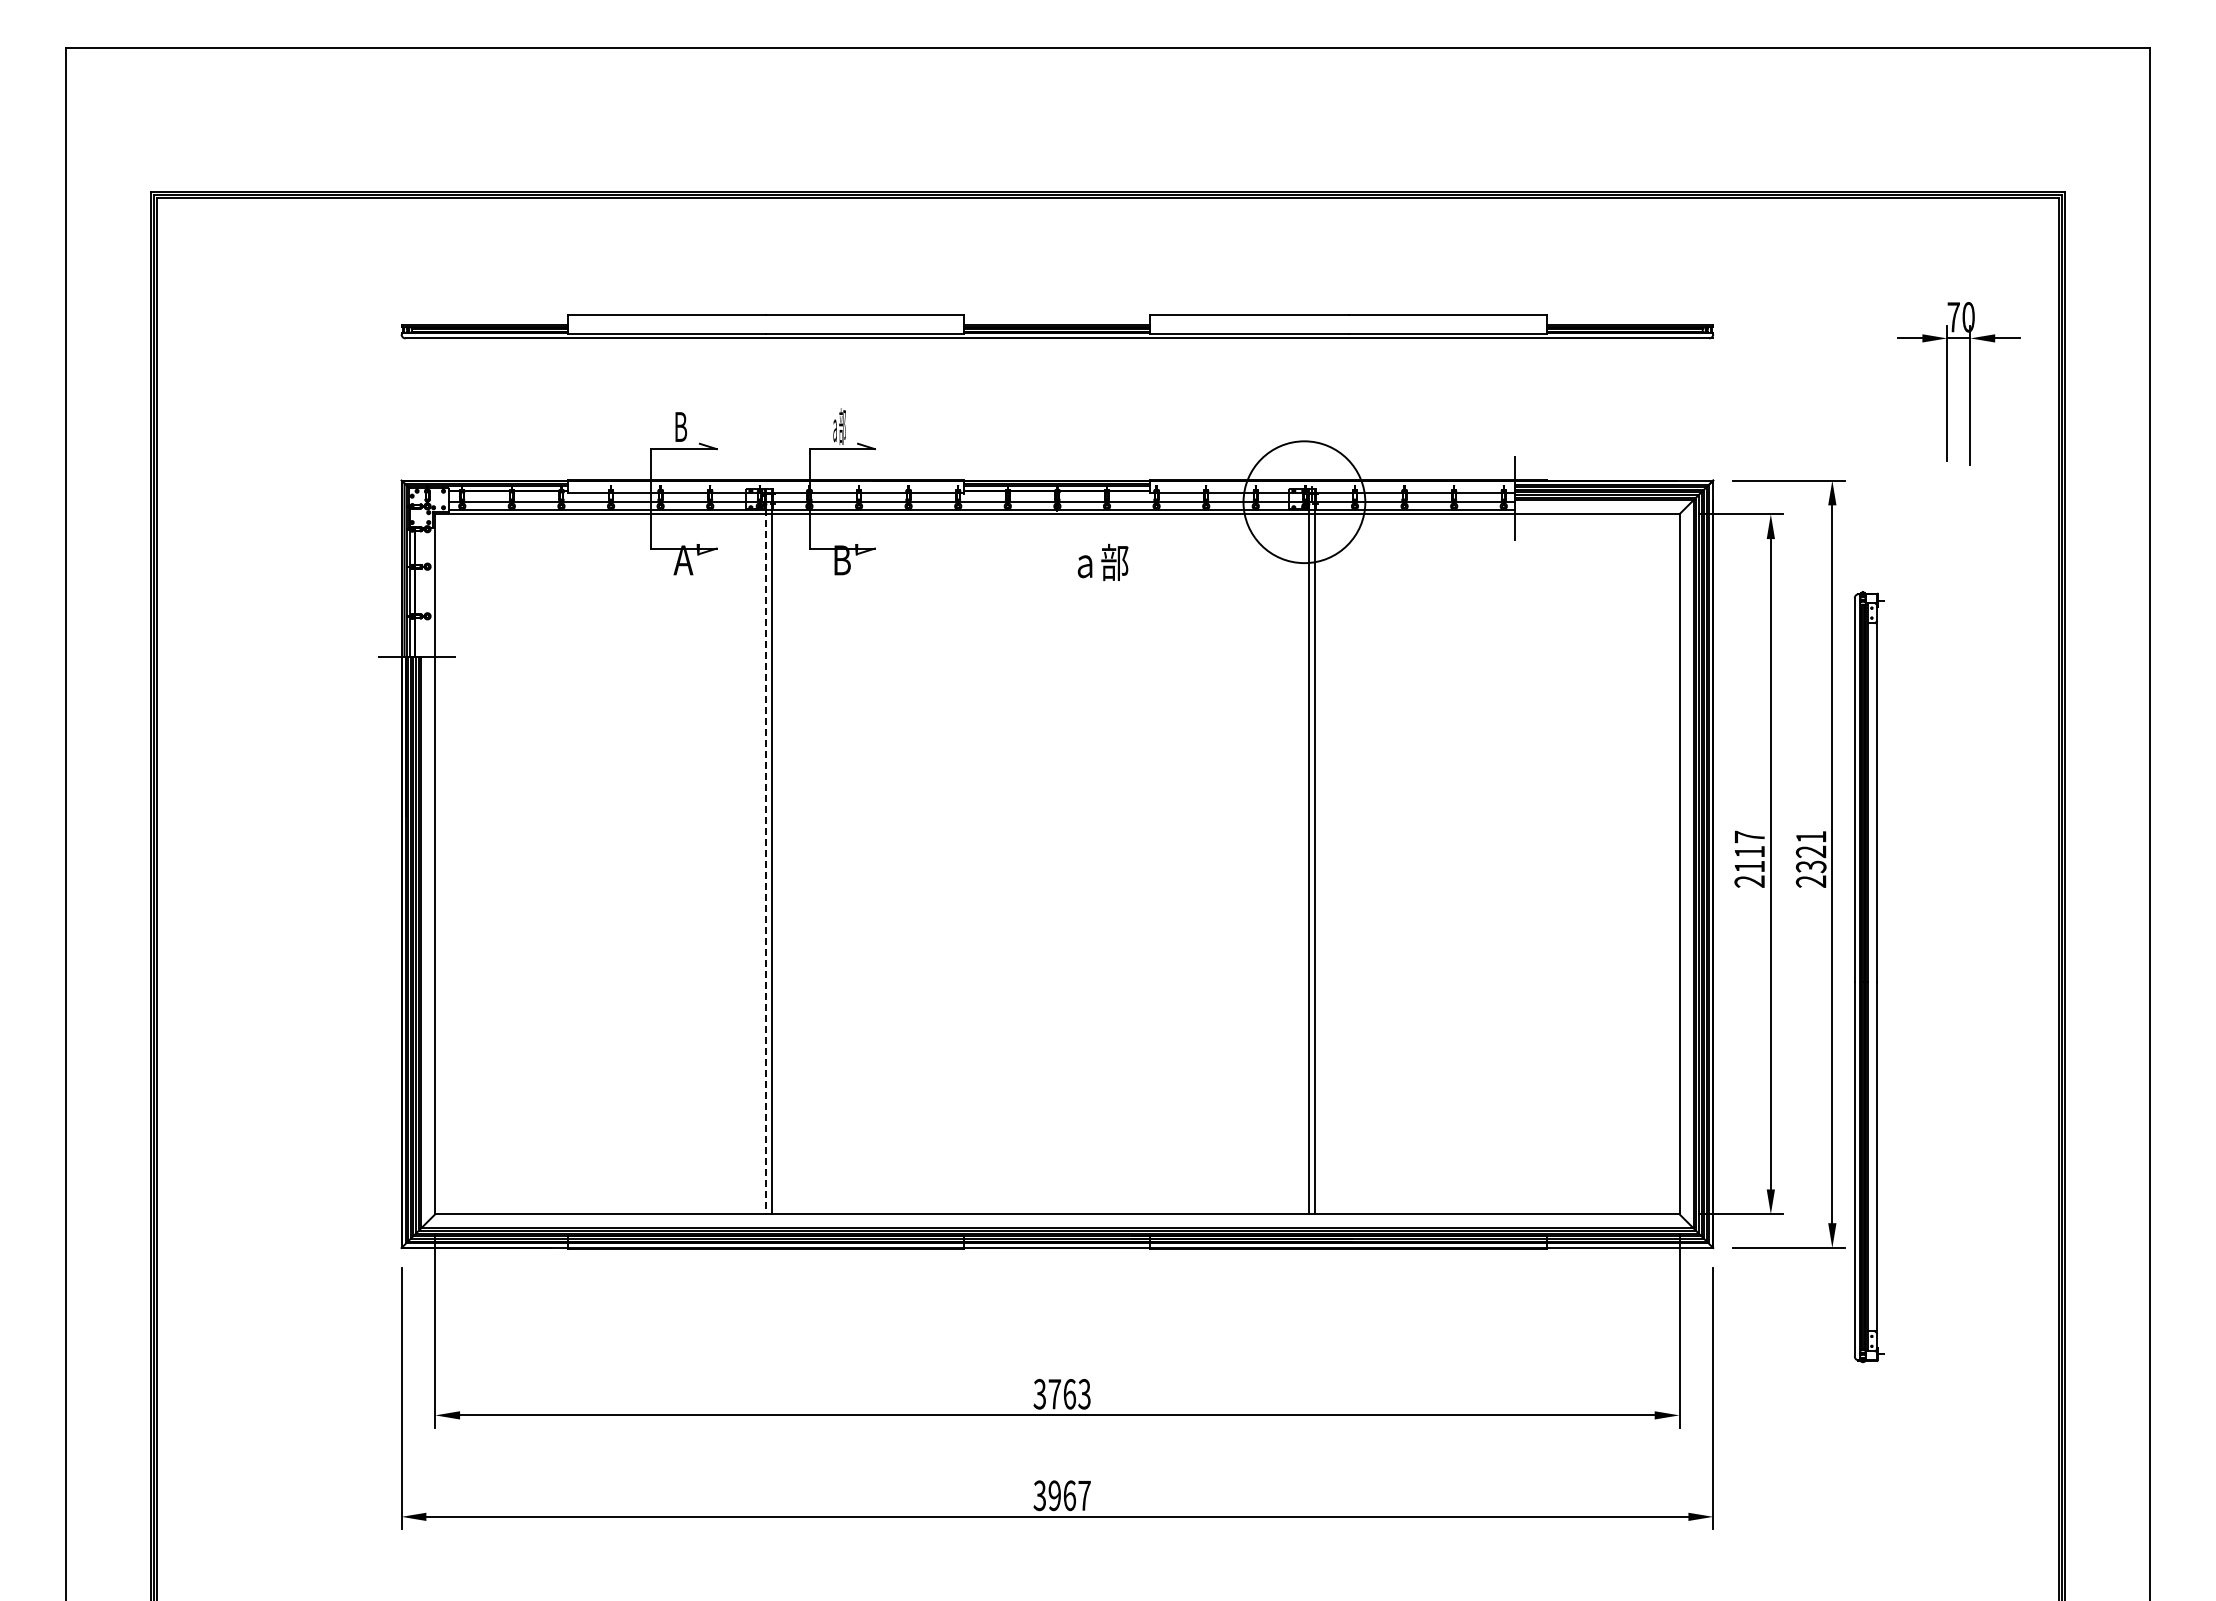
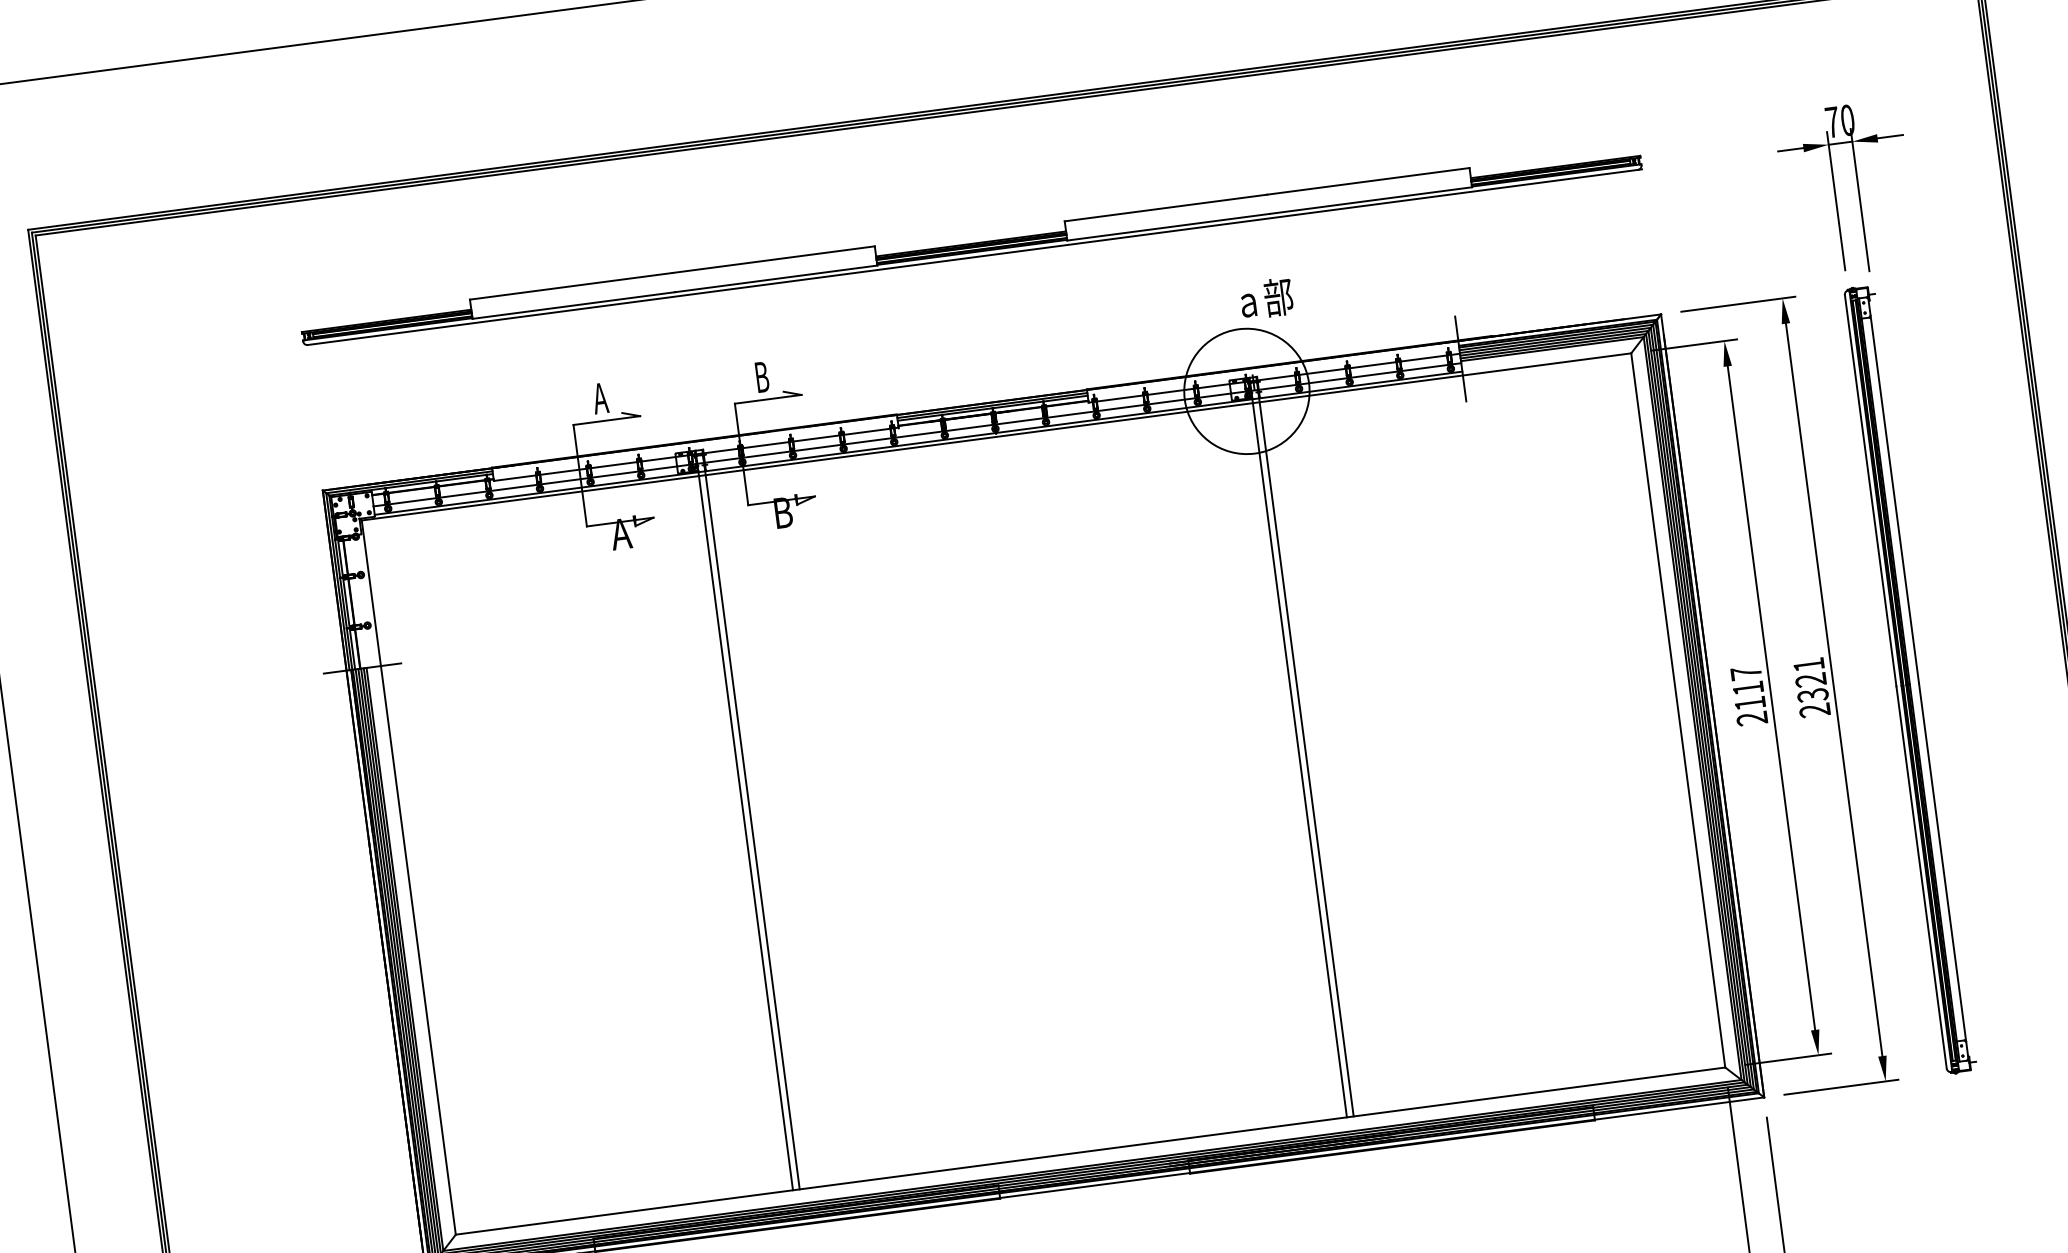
part: (1947, 383) -> (1835, 190), moved
text: (680, 426) -> (600, 397), B -> A
text: (839, 426) -> (762, 376), ａ部 -> B
text: (1102, 561) -> (1265, 297), moved
line: (765, 862) -> (745, 831), dashed -> solid
part: (1868, 977) -> (1909, 680), moved

